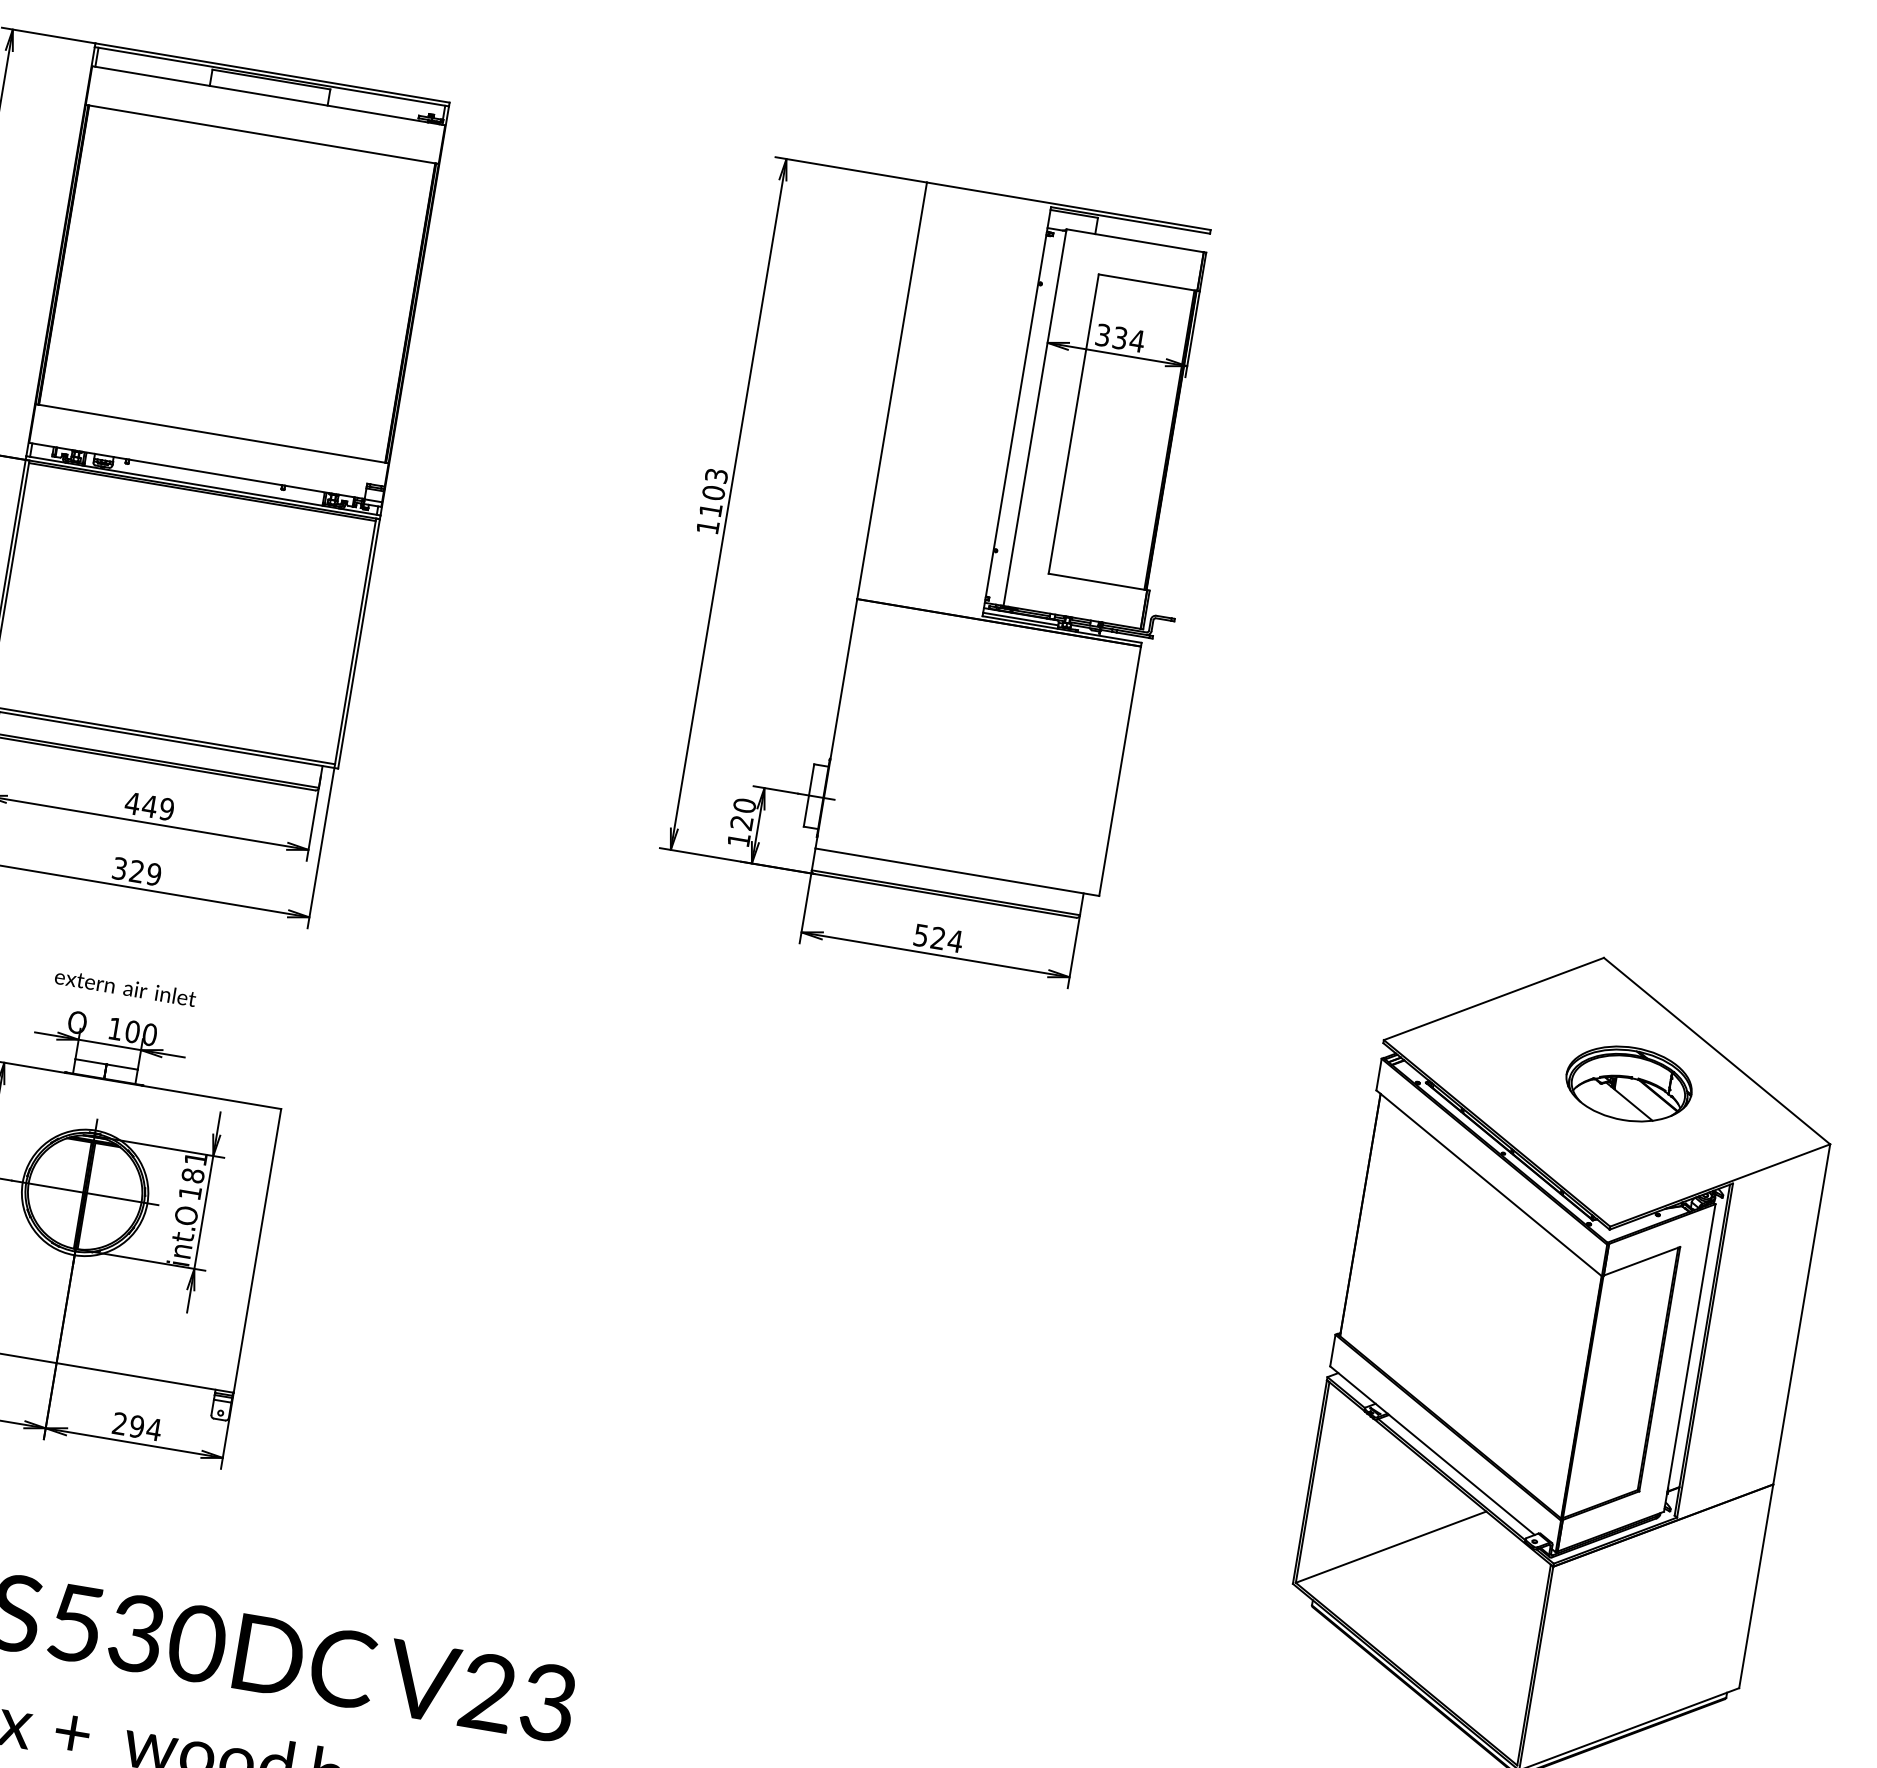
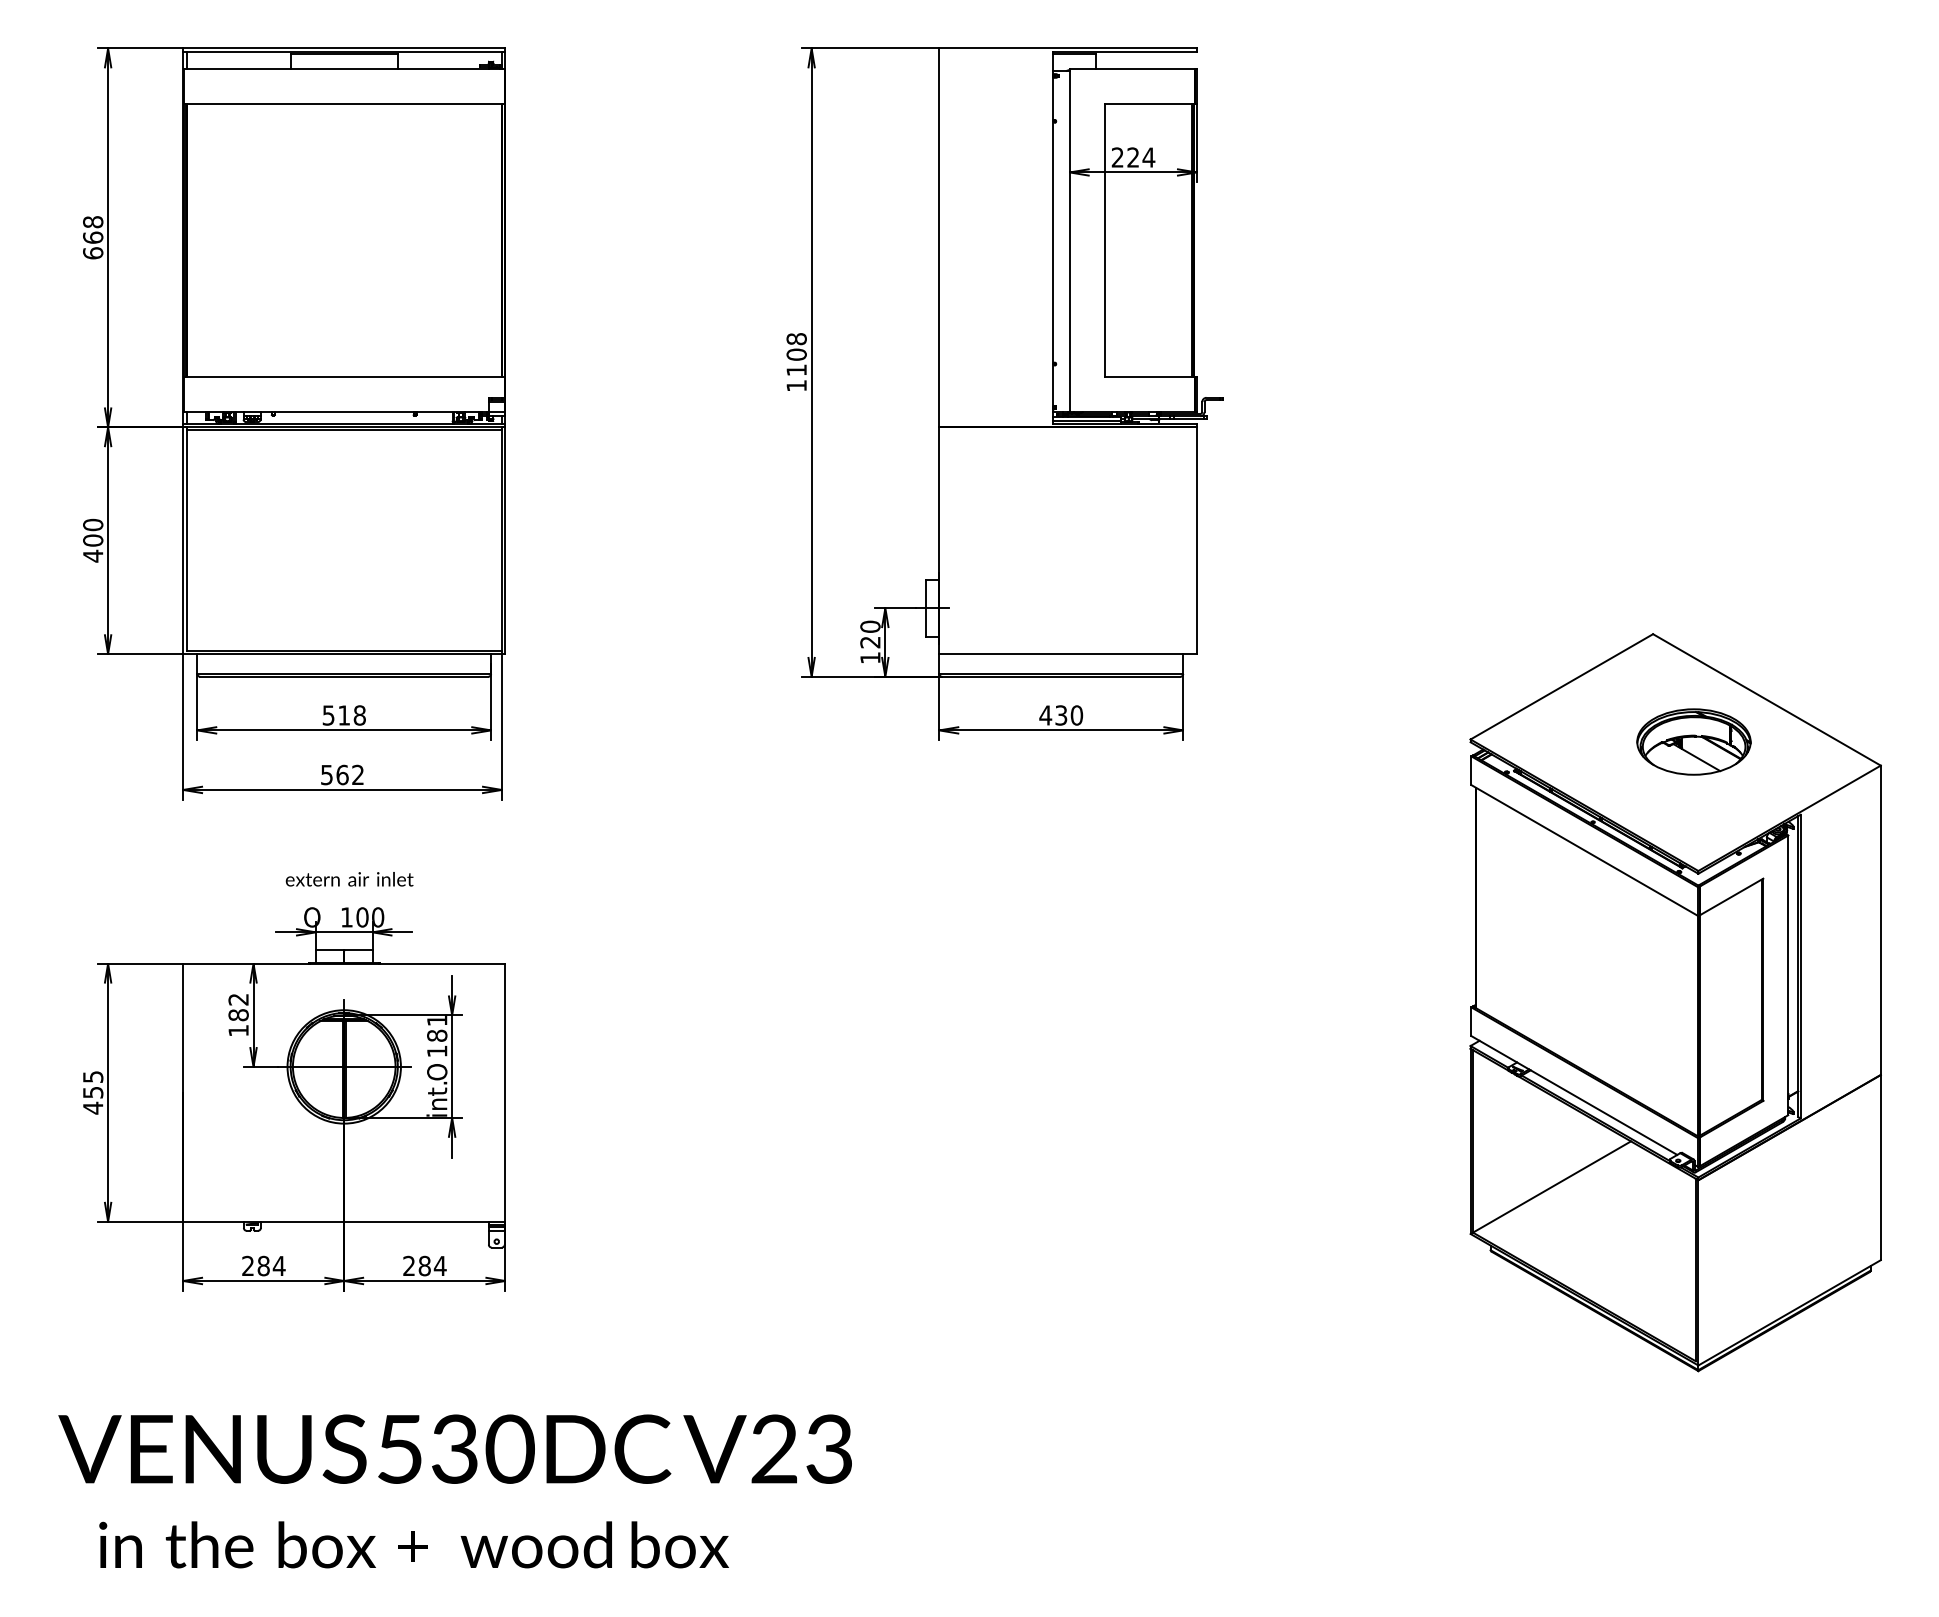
text: (1111, 336) -> (1125, 157), 334 -> 224
text: (716, 476) -> (796, 339), 1103 -> 1108
text: (148, 806) -> (343, 715), 449 -> 518
text: (137, 871) -> (342, 774), 329 -> 562
text: (938, 938) -> (1061, 715), 524 -> 430
text: (136, 1427) -> (424, 1266), 294 -> 284

